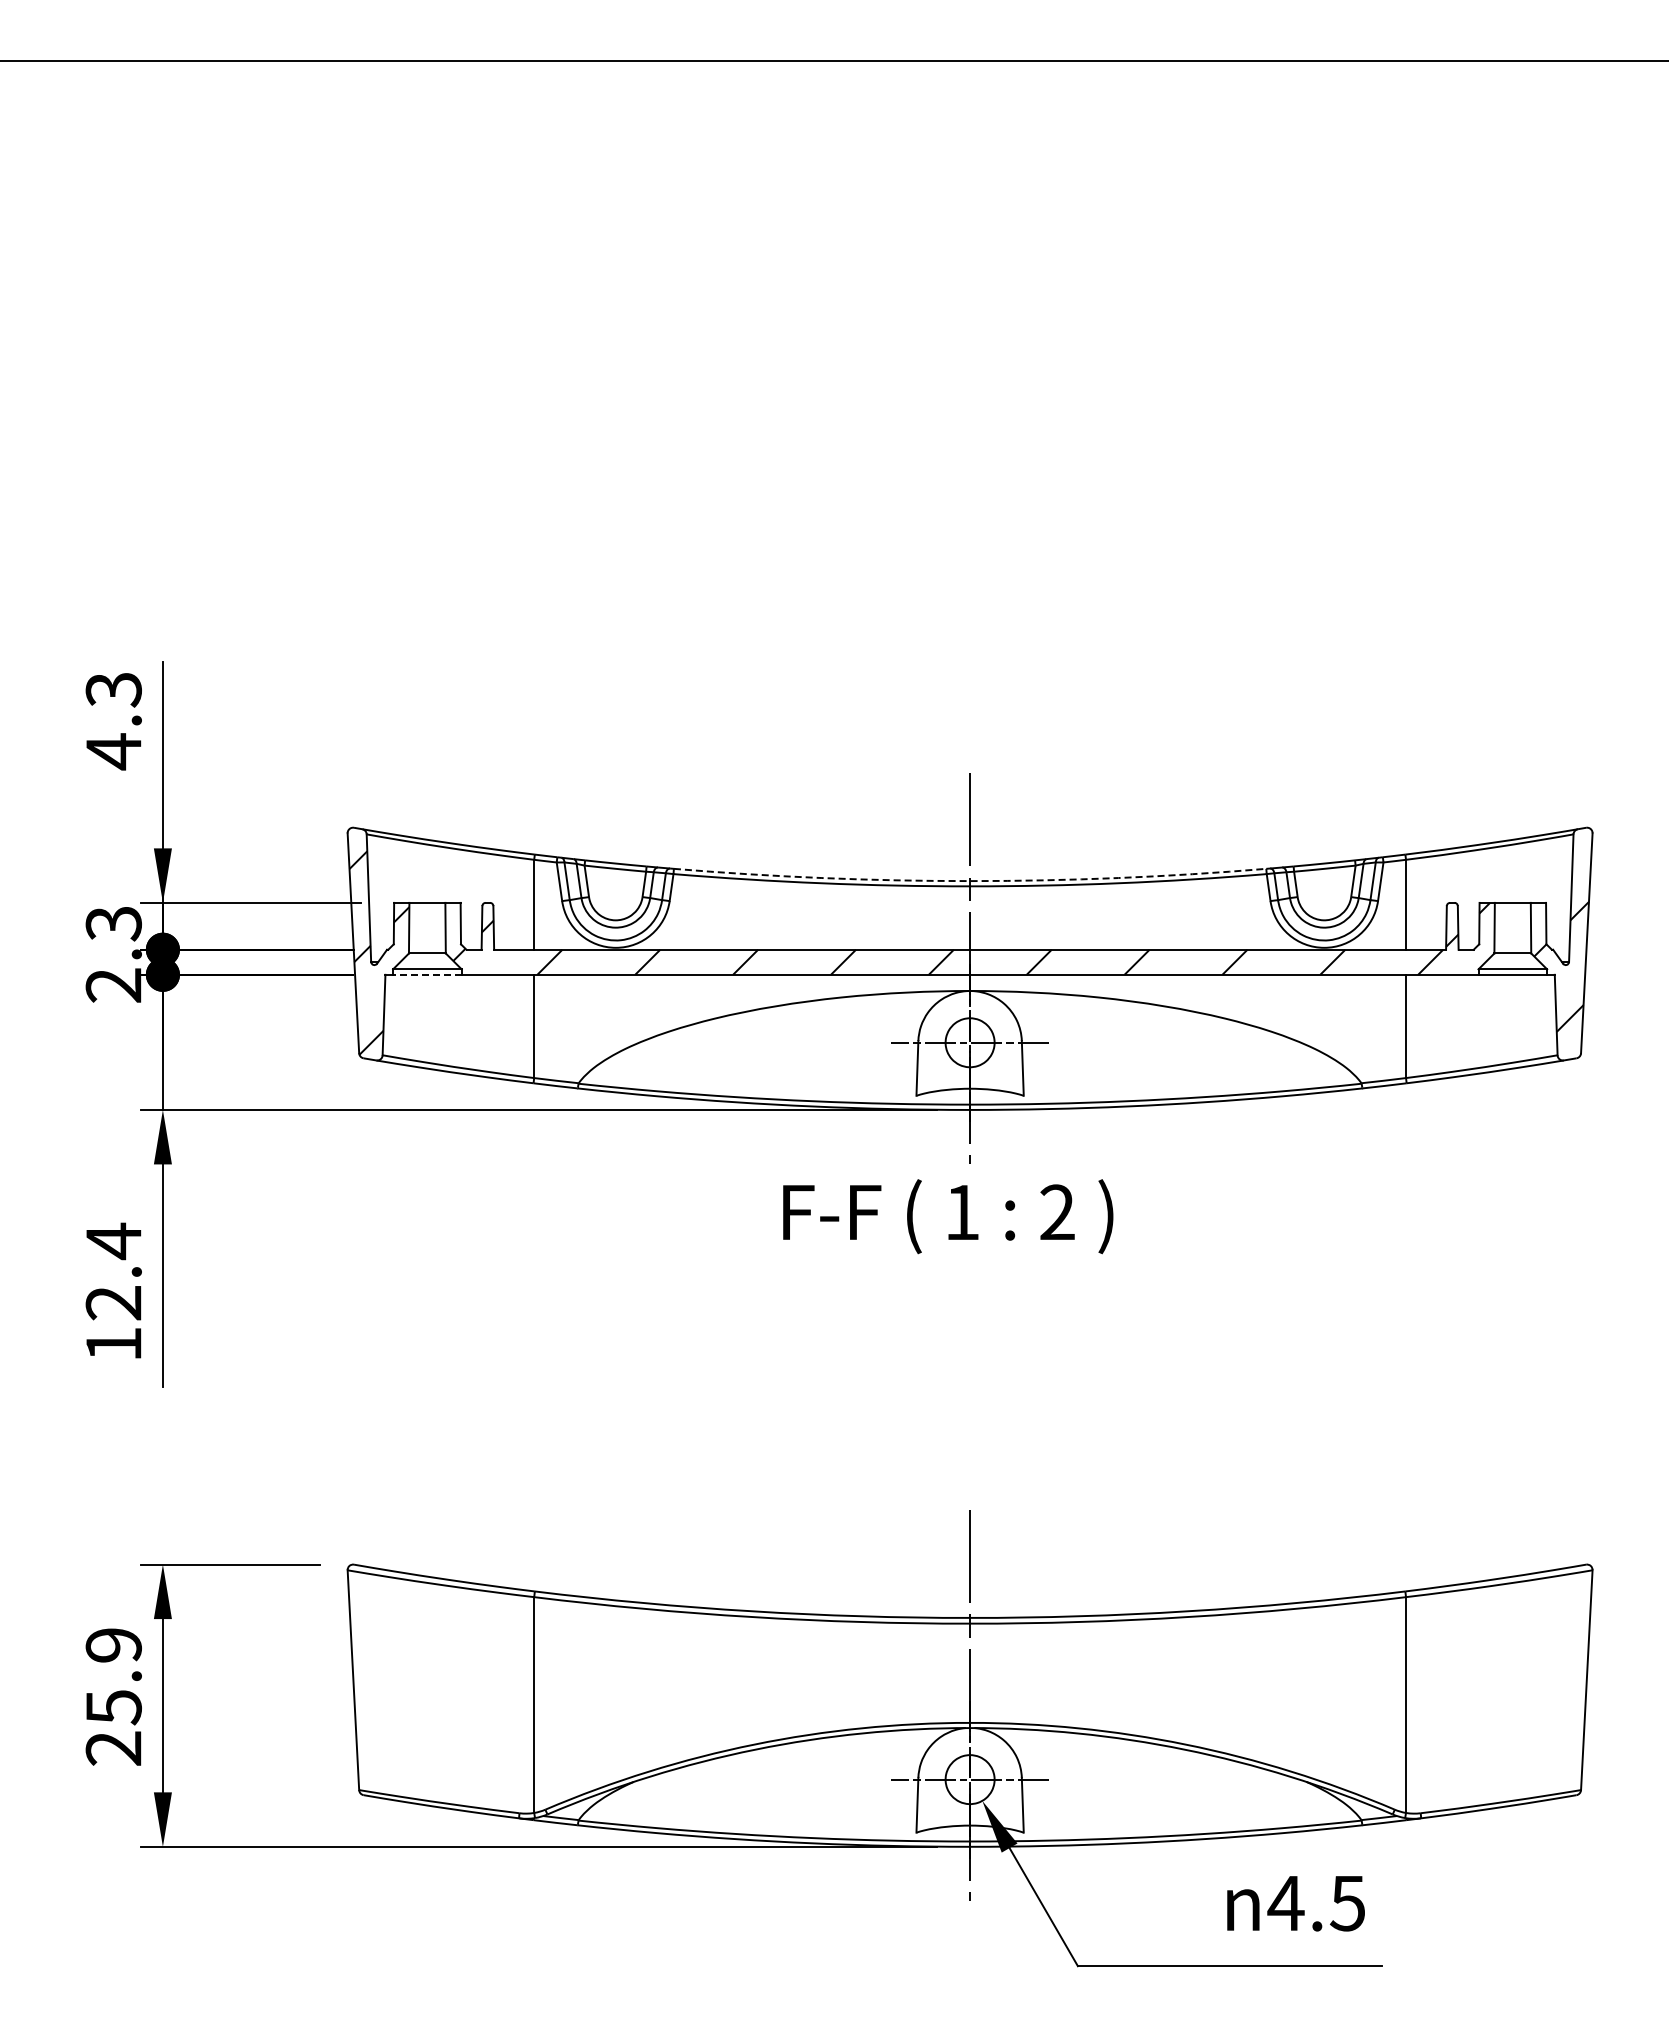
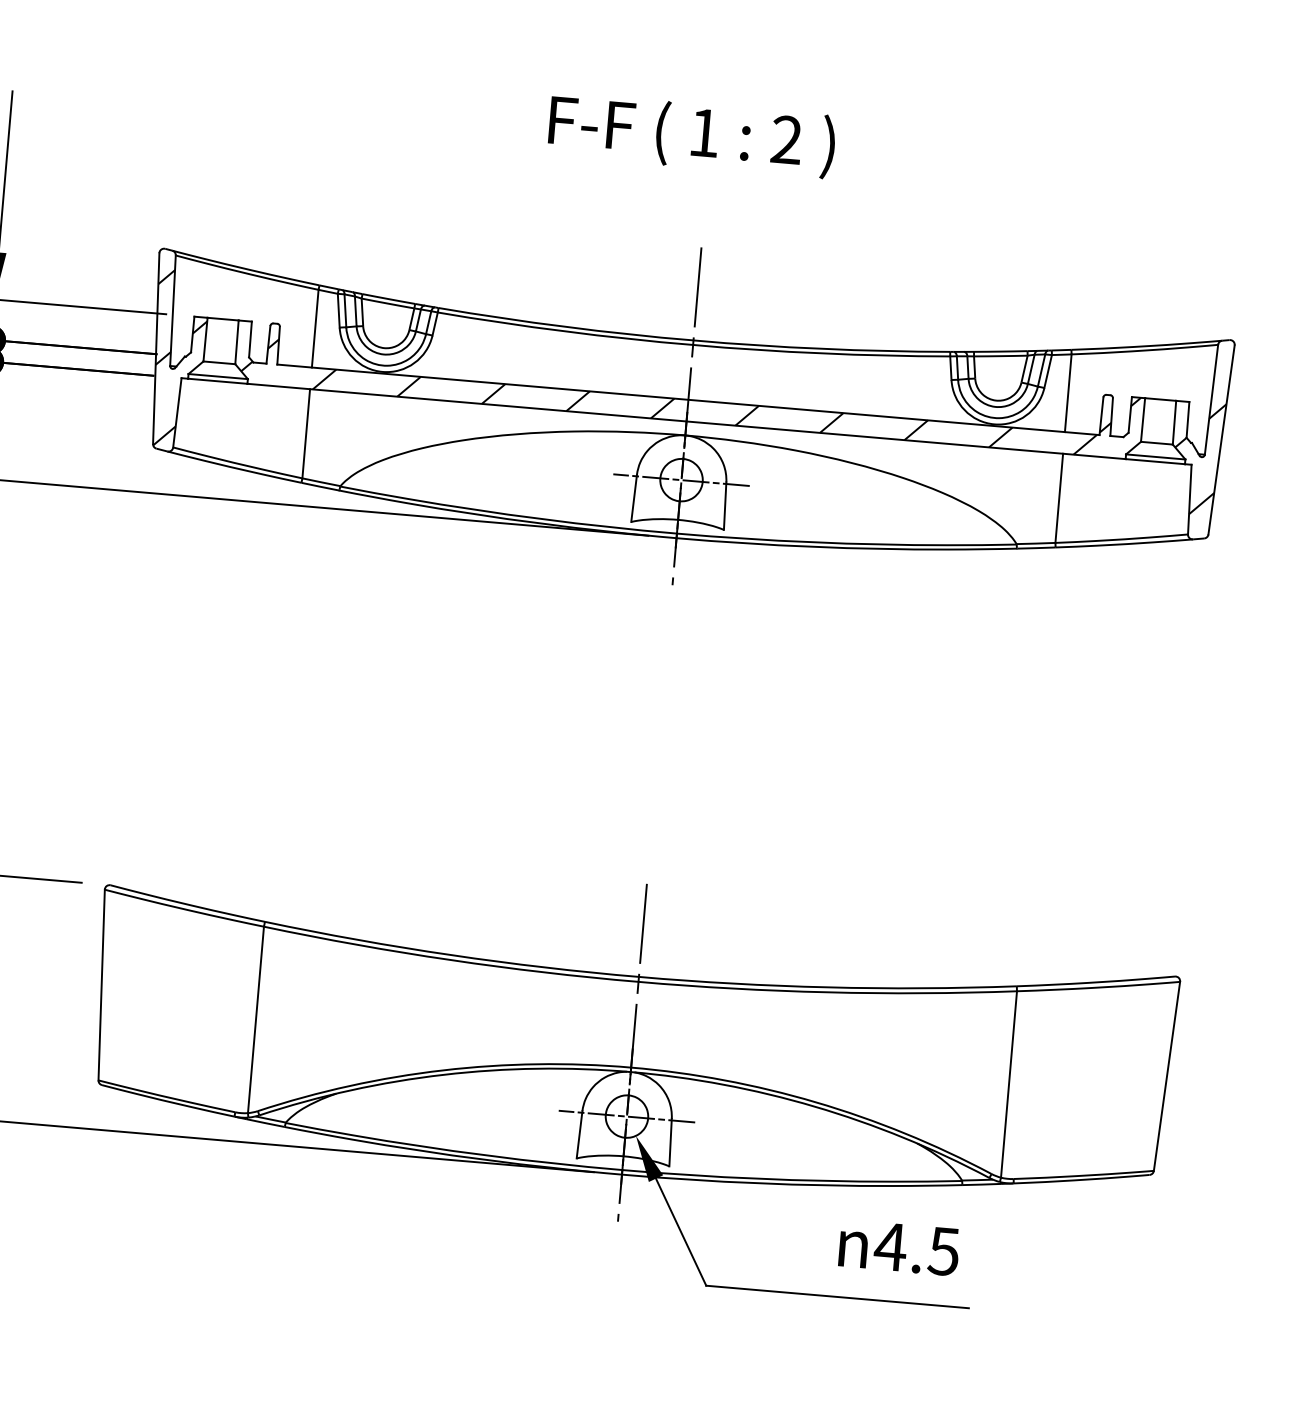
arc: (970, 881) -> (693, 340), dashed -> solid
line: (426, 974) -> (217, 380), dashed -> solid
text: (948, 1216) -> (692, 135), moved

